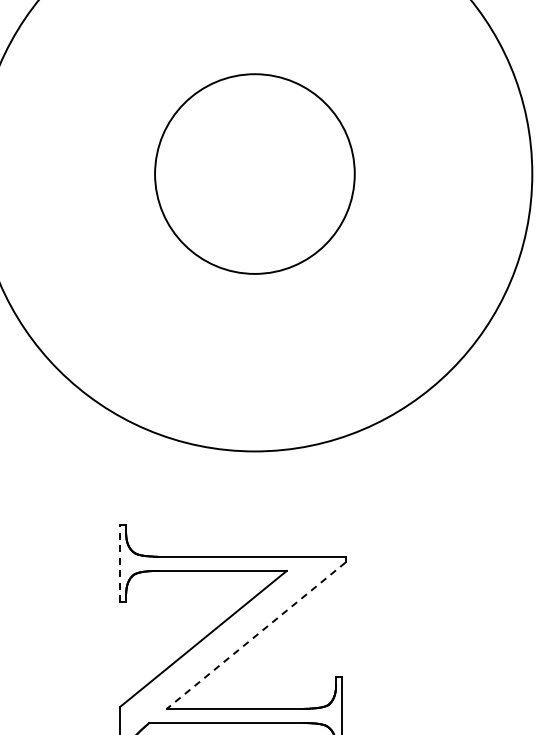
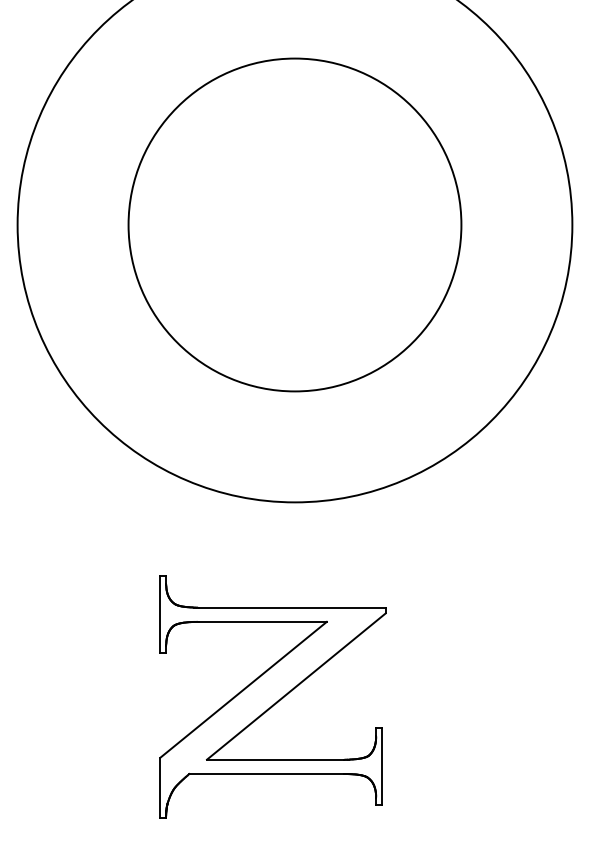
circle: (254, 173) -> (294, 224), size x1.67
line: (120, 563) -> (160, 614), dashed -> solid
line: (256, 635) -> (296, 686), dashed -> solid

